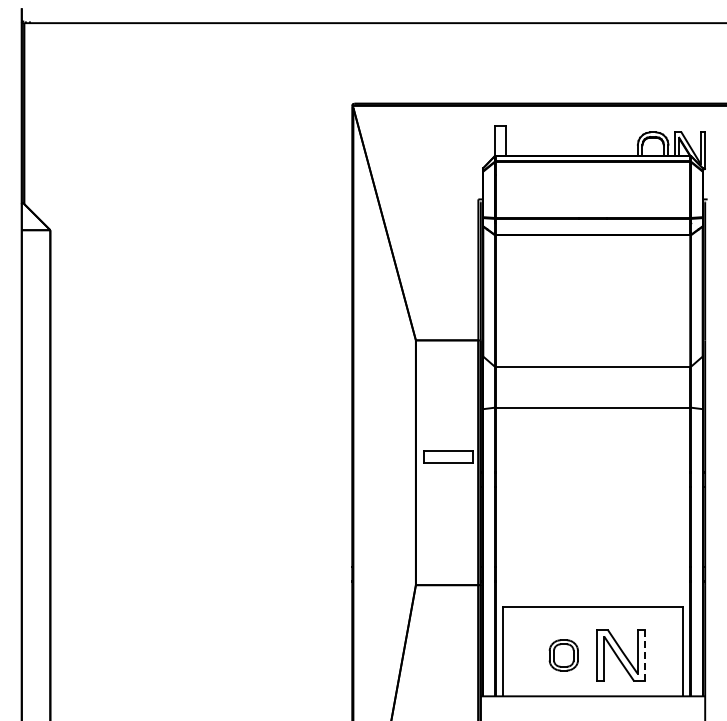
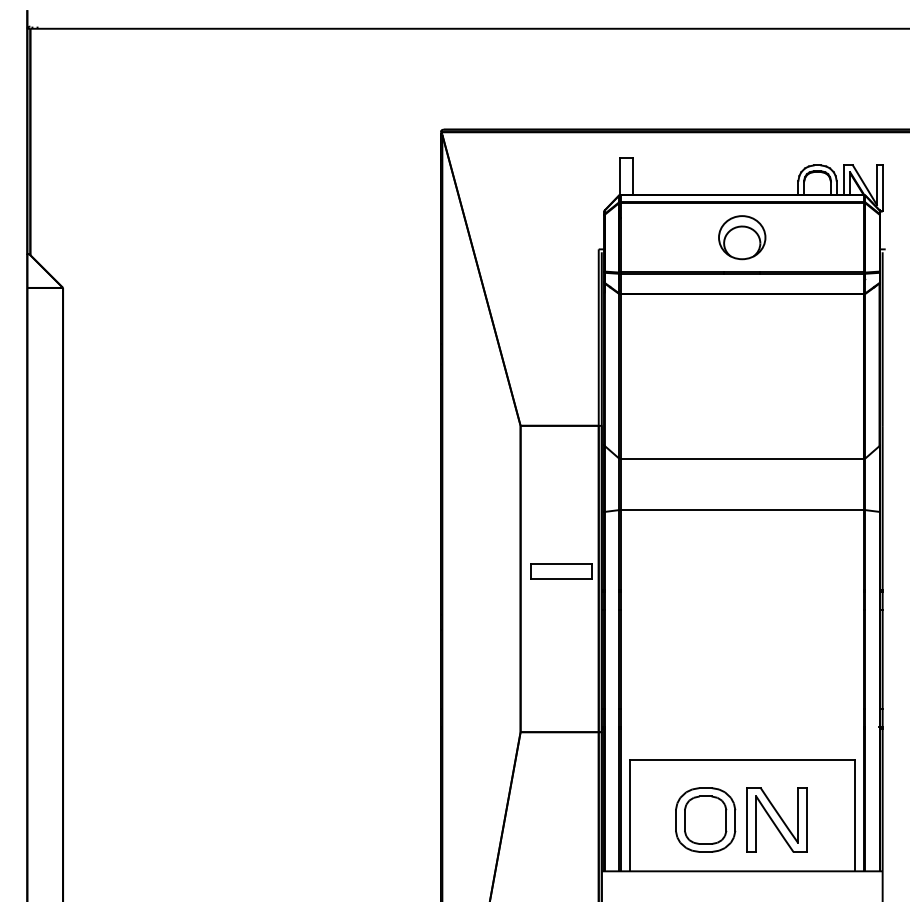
part: (592, 189) -> (741, 236), added
part: (563, 655) -> (705, 820), size x1.67
line: (644, 655) -> (806, 820), dashed -> solid

